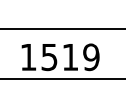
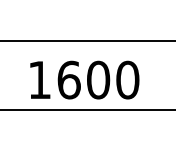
text: (70, 56) -> (98, 79), 1519 -> 1600

